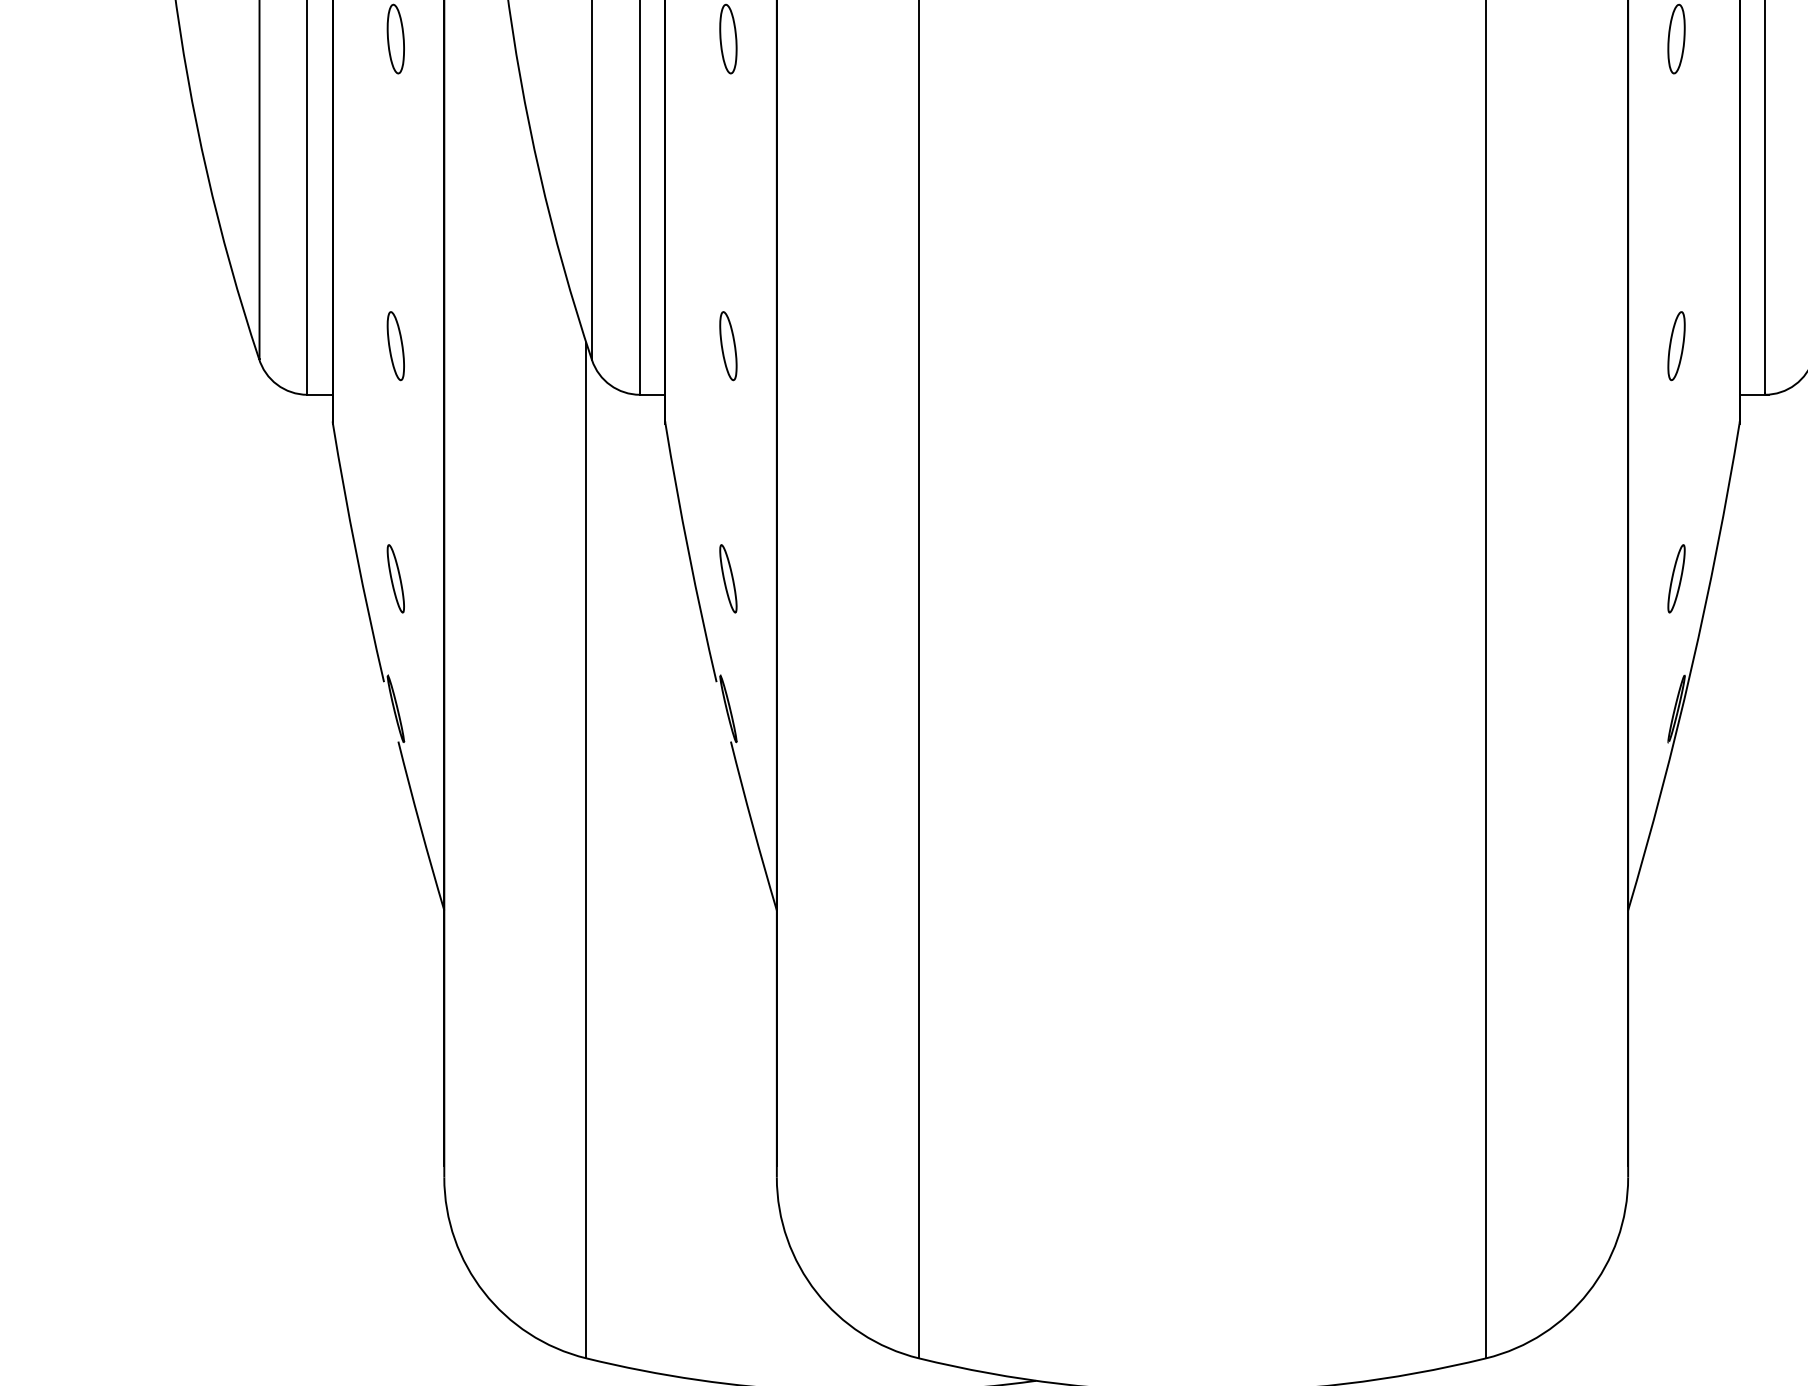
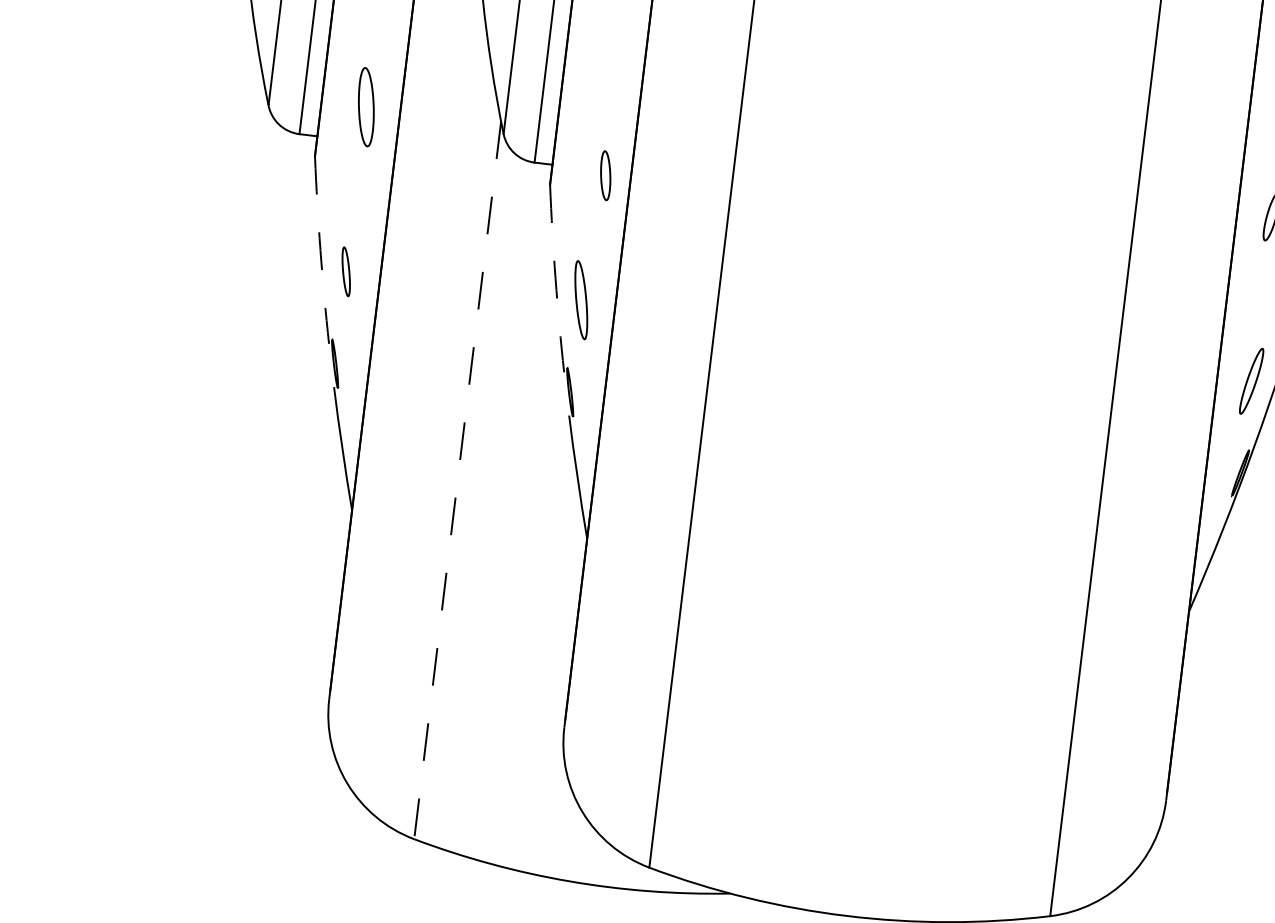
part: (395, 346) -> (365, 107), size x1.6
part: (728, 346) -> (605, 176), moved
arc: (356, 553) -> (320, 250), solid -> dashed
arc: (688, 553) -> (555, 278), solid -> dashed
part: (728, 578) -> (581, 300), size x1.6
part: (1676, 578) -> (1251, 381), size x1.4
line: (586, 850) -> (457, 480), solid -> dashed

